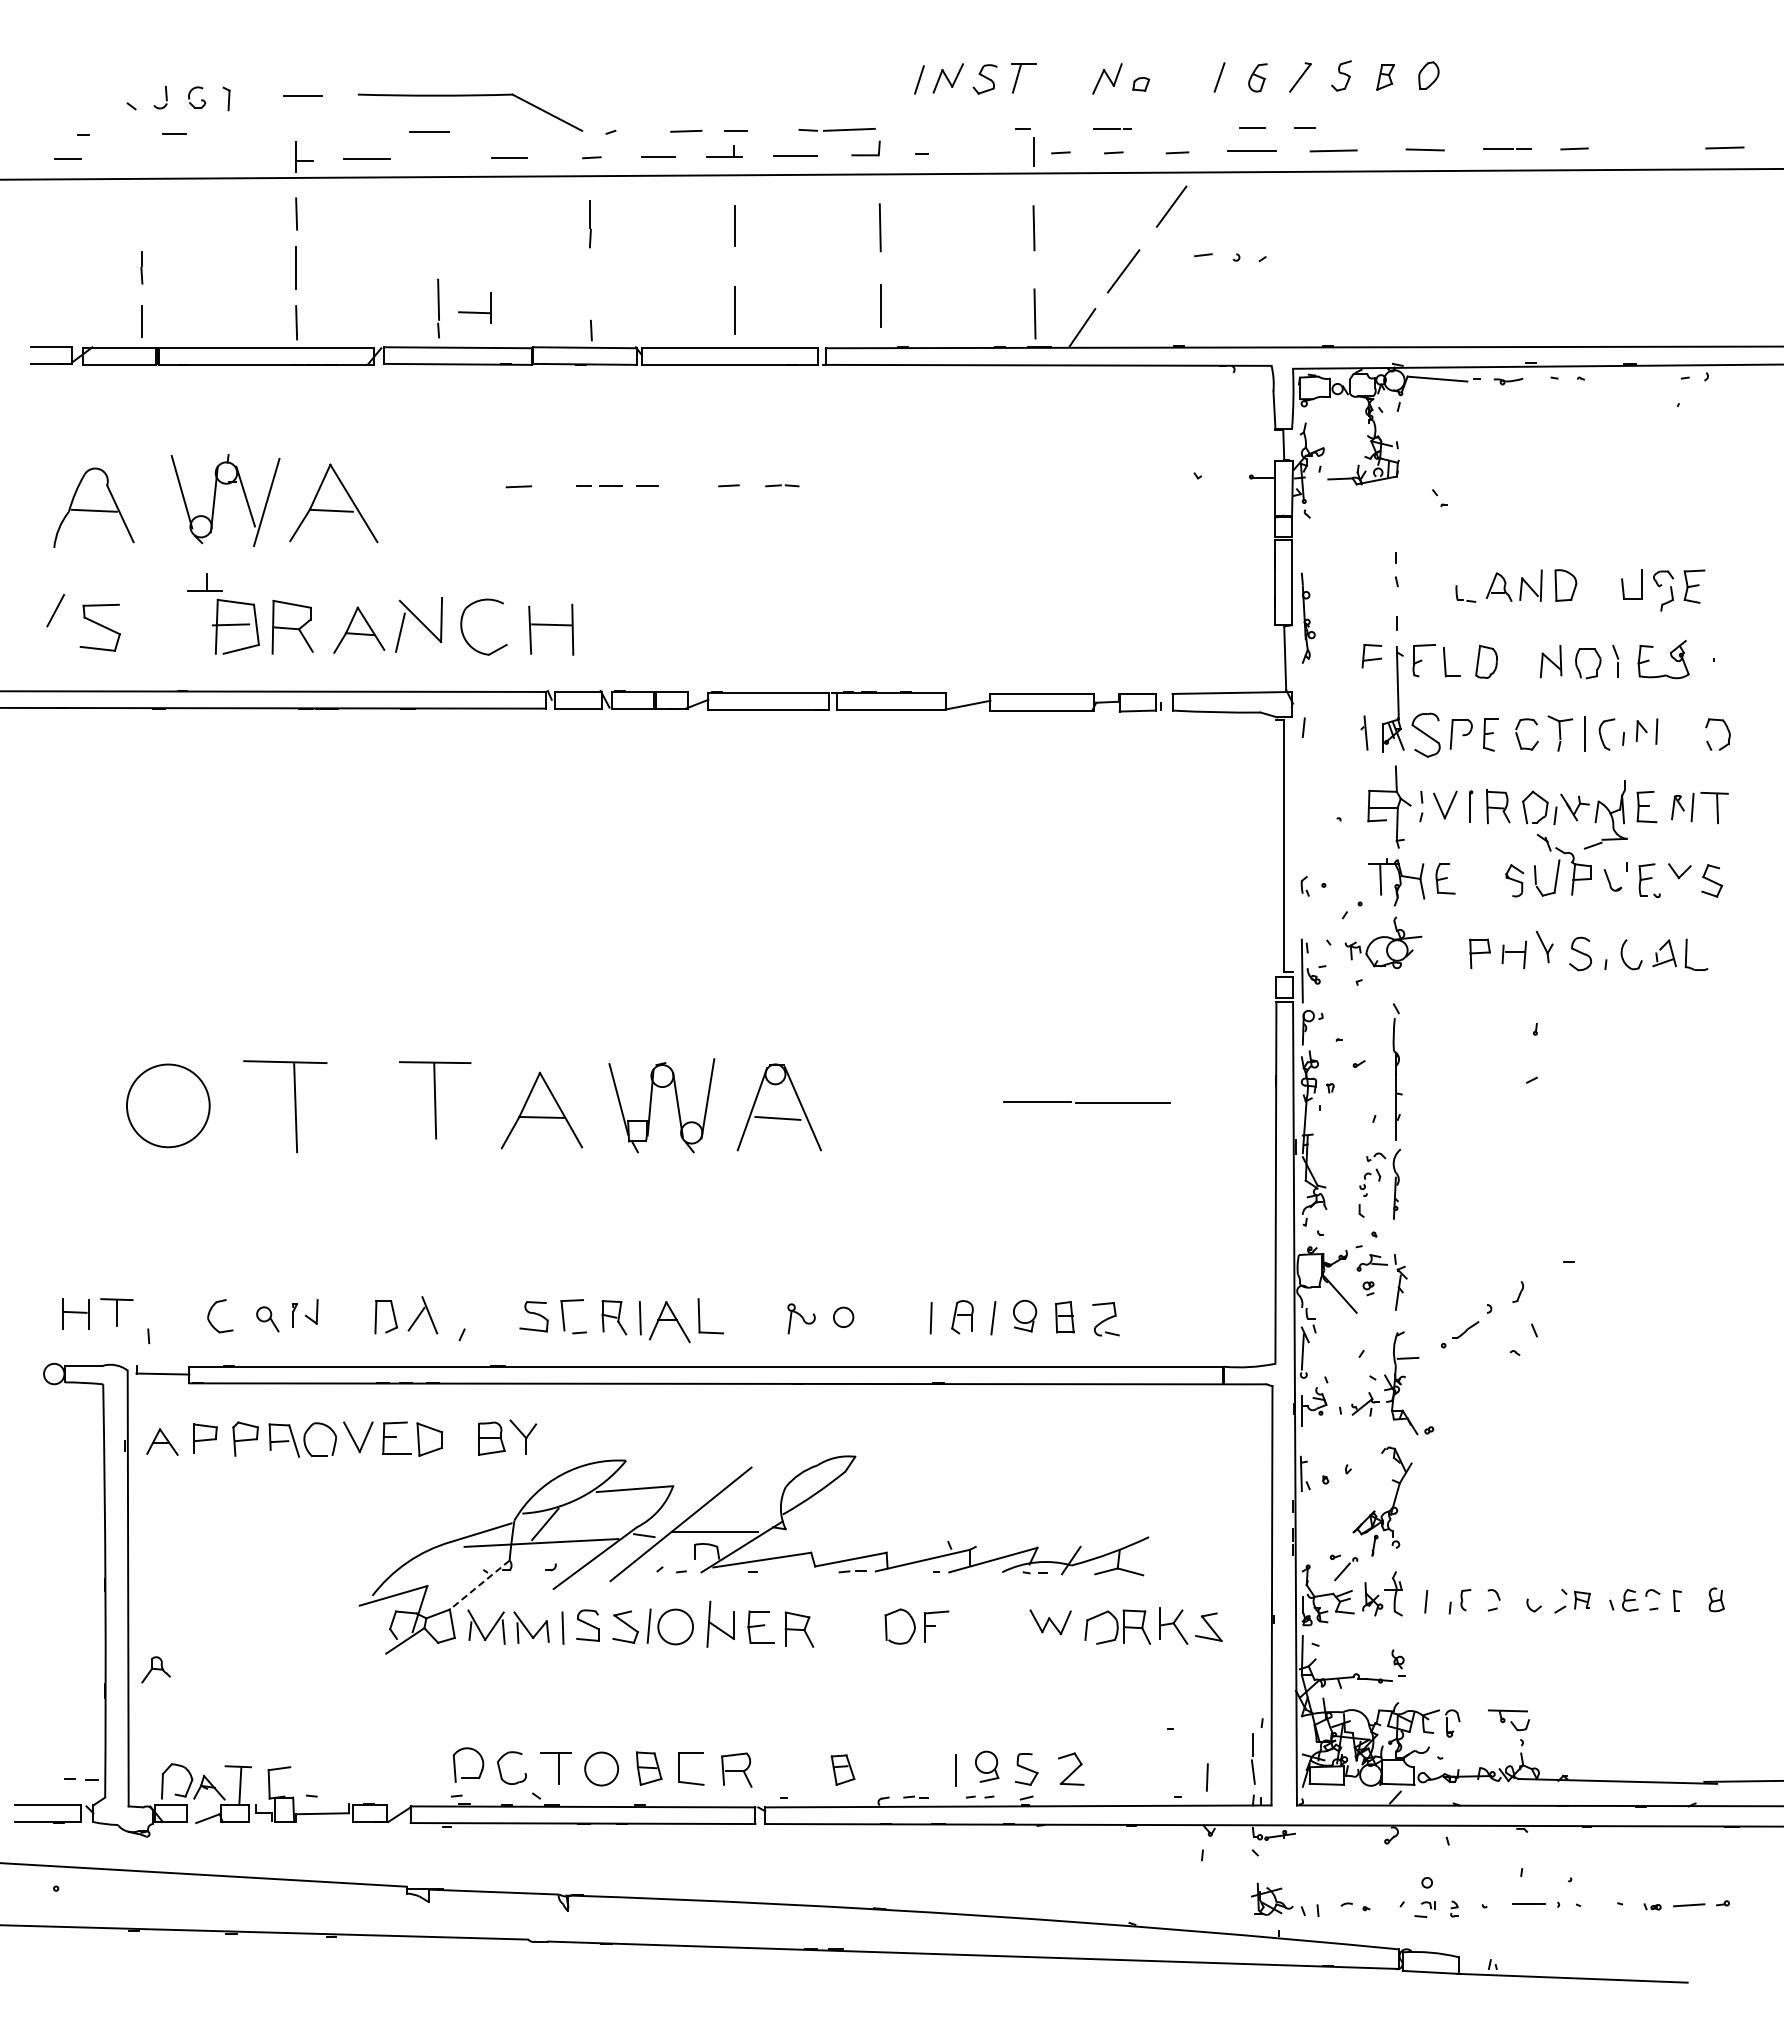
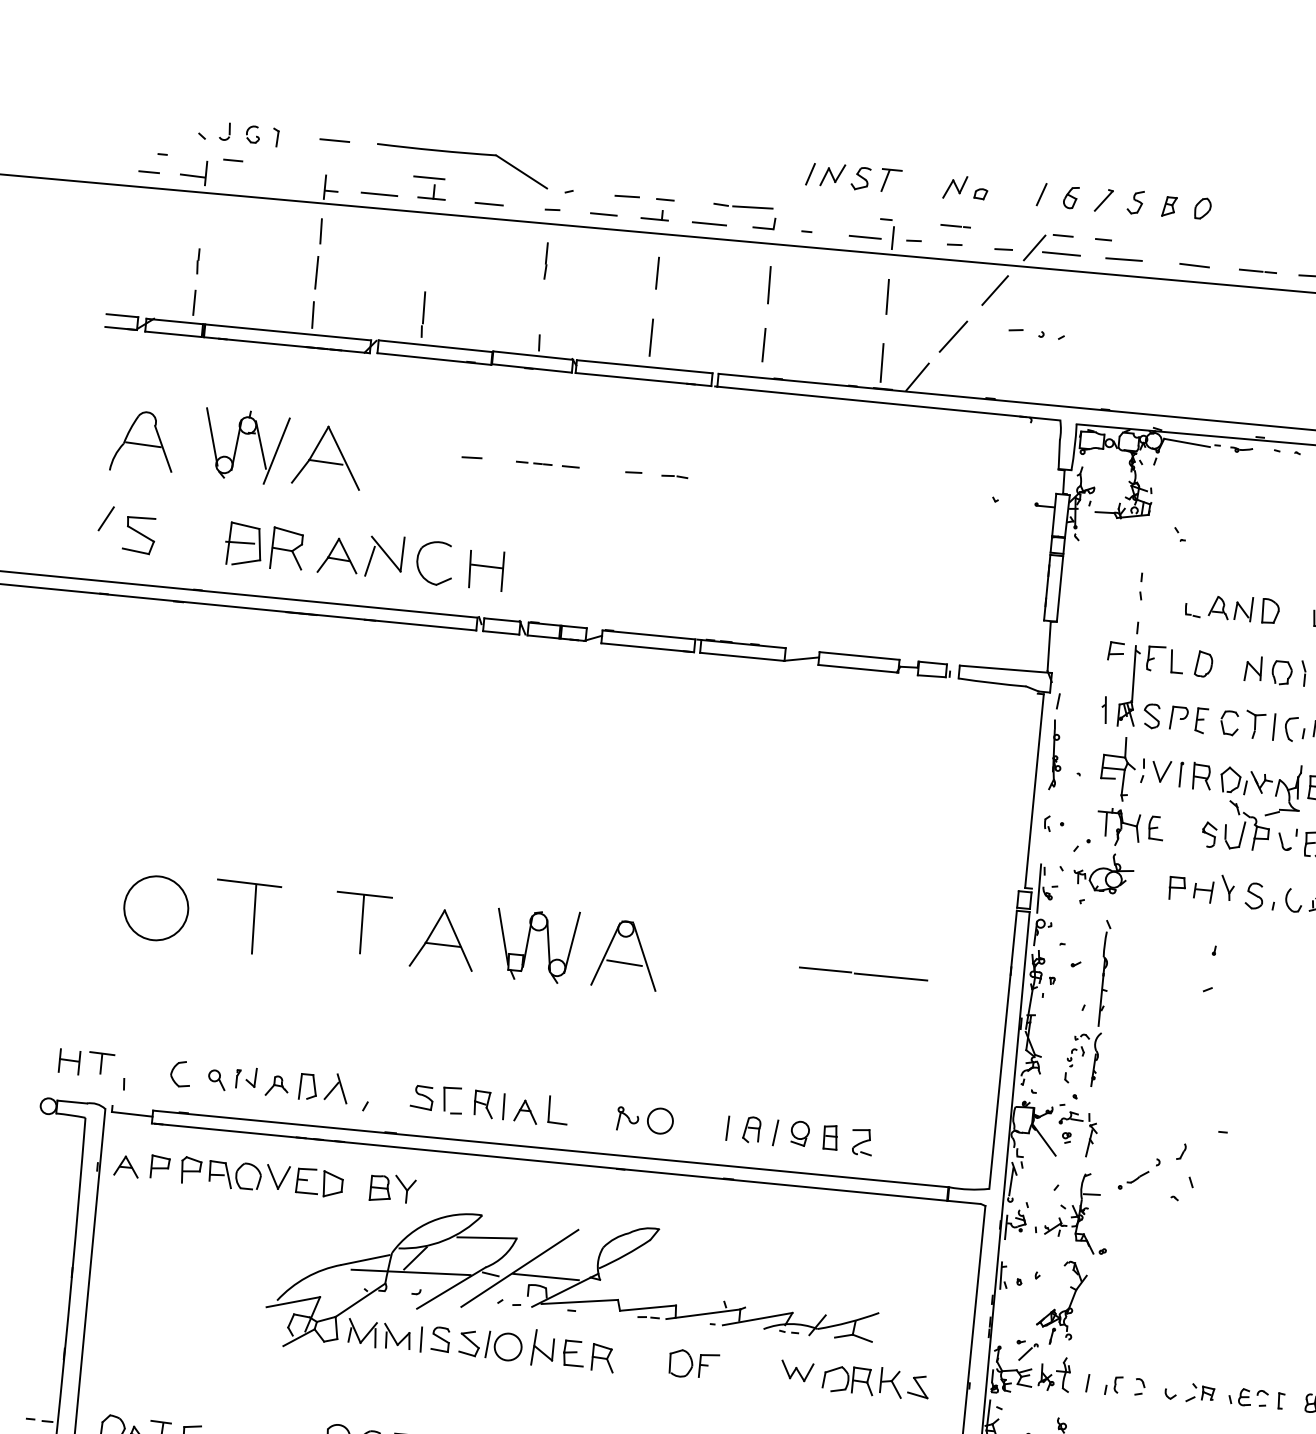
line: (1216, 146) -> (1034, 247), added
line: (997, 154) -> (865, 237), added
part: (474, 307) -> (193, 171), moved
part: (204, 582) -> (432, 191), moved
part: (1308, 617) -> (1056, 754), moved
part: (1425, 735) -> (1151, 716), size x0.71
circle: (843, 1317) -> (660, 1121), size x1.67
part: (669, 1321) -> (526, 1111), size x0.71
line: (479, 1585) -> (360, 1300), dashed -> solid
part: (155, 1669) -> (276, 1085), moved

